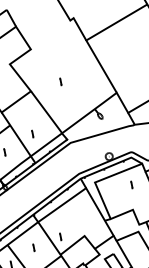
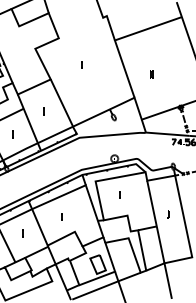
part: (128, 66) -> (151, 74), added
part: (60, 81) -> (81, 64), moved
part: (32, 133) -> (43, 111), moved
part: (130, 184) -> (119, 194), moved
part: (59, 236) -> (61, 216), moved

